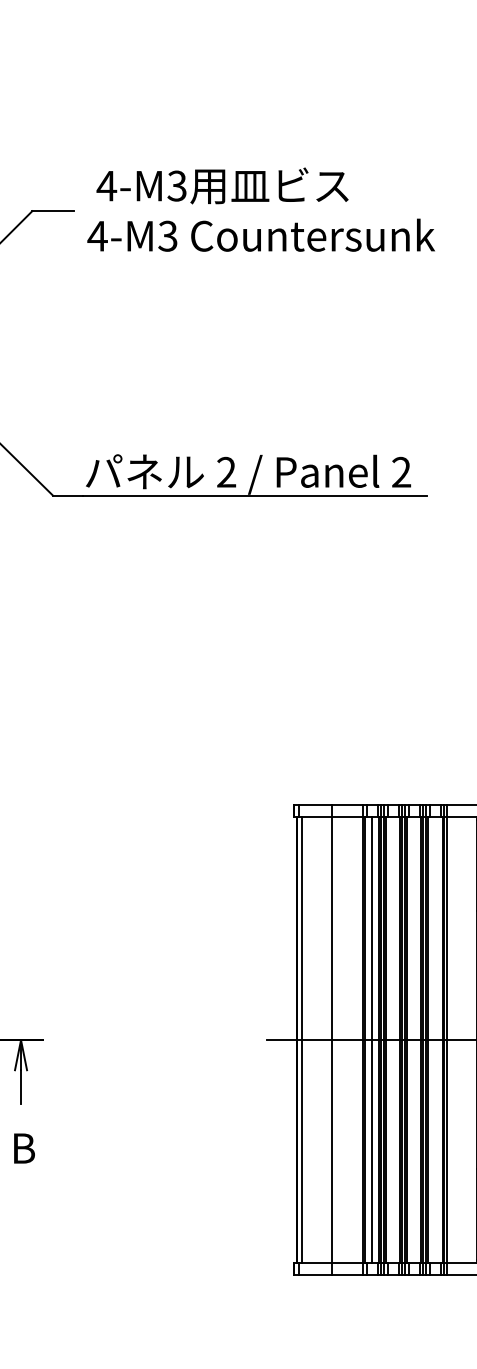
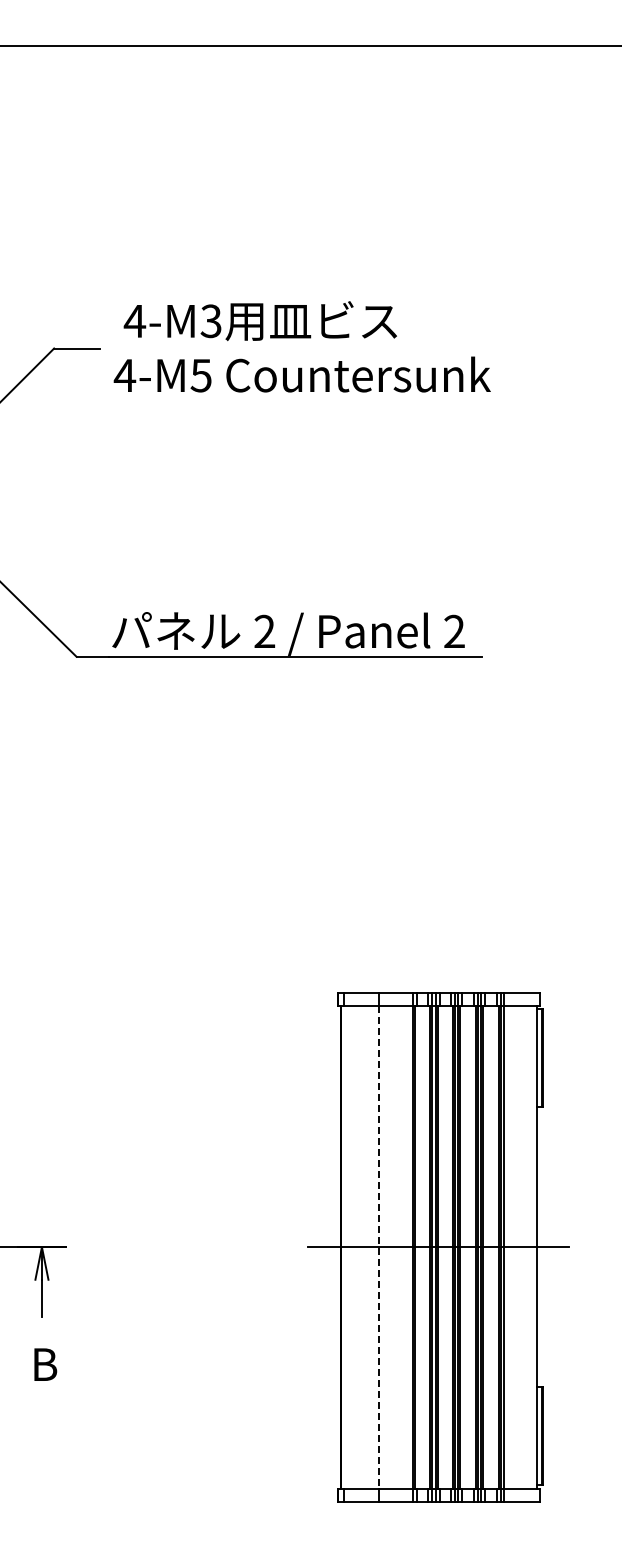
text: (167, 235) -> (200, 374), 4-M3 -> 4-M5
line: (301, 1039) -> (346, 1246), removed
line: (372, 1039) -> (422, 1246), removed
line: (331, 1040) -> (378, 1247), solid -> dashed

